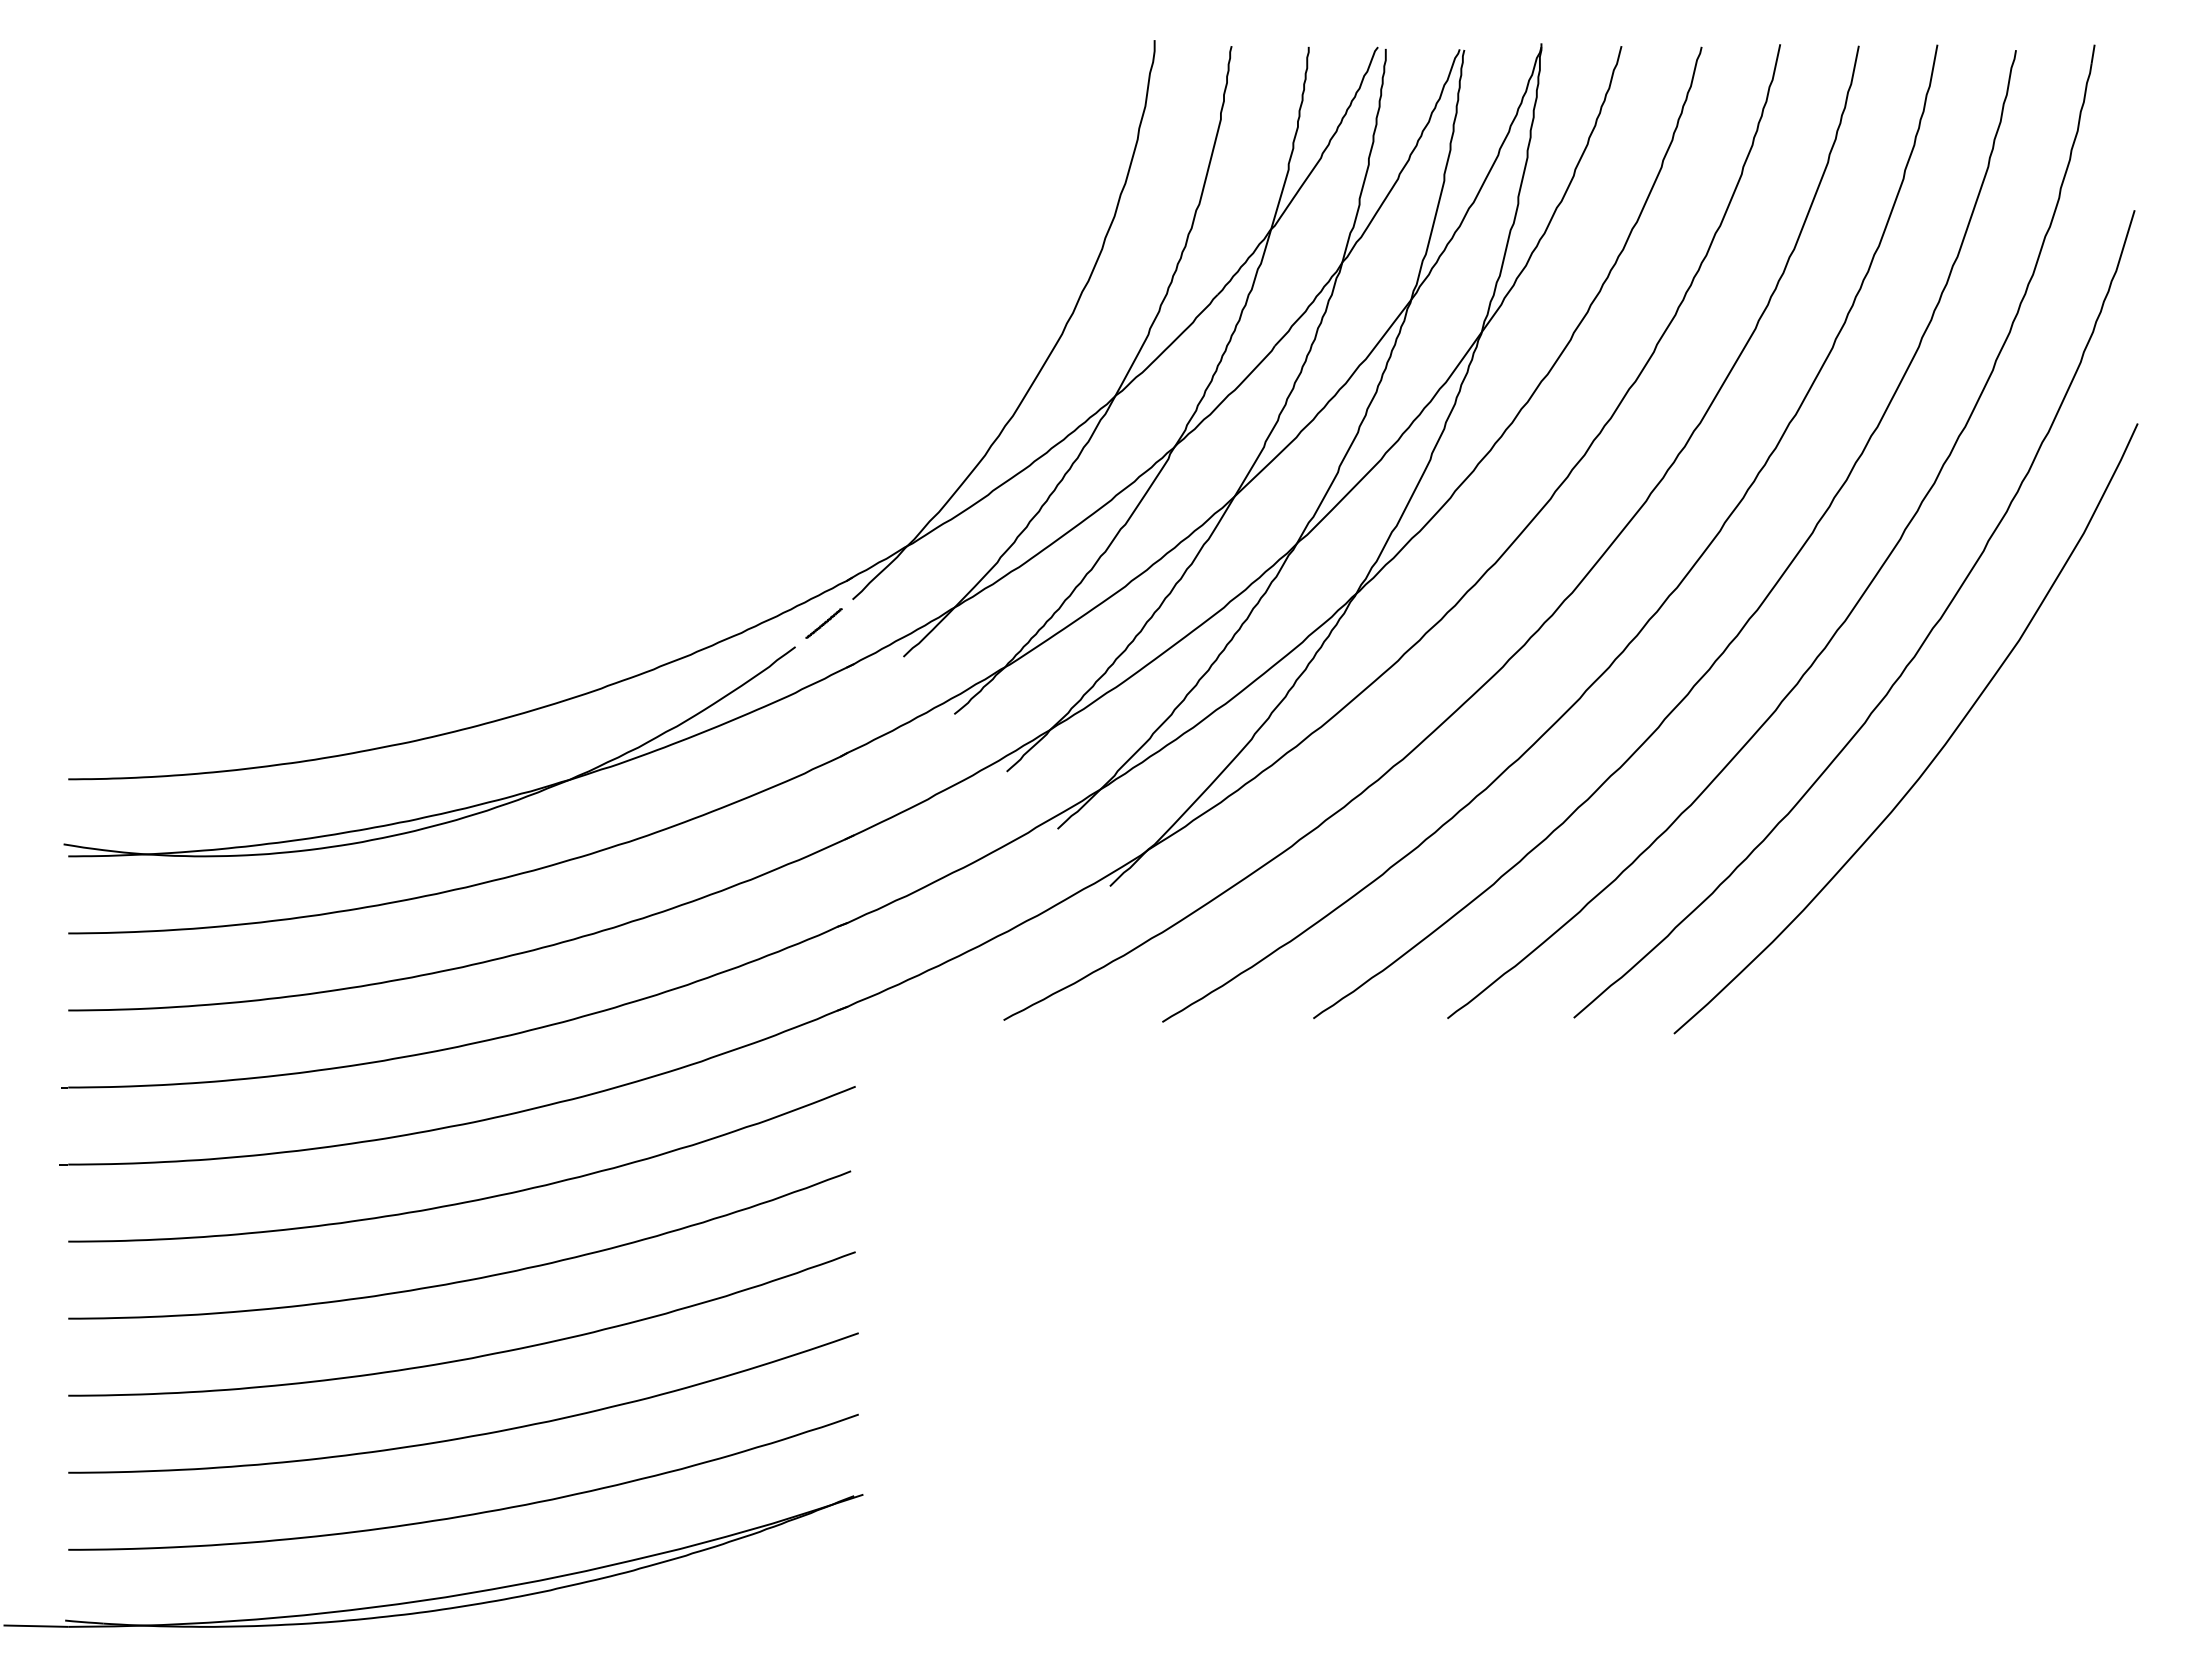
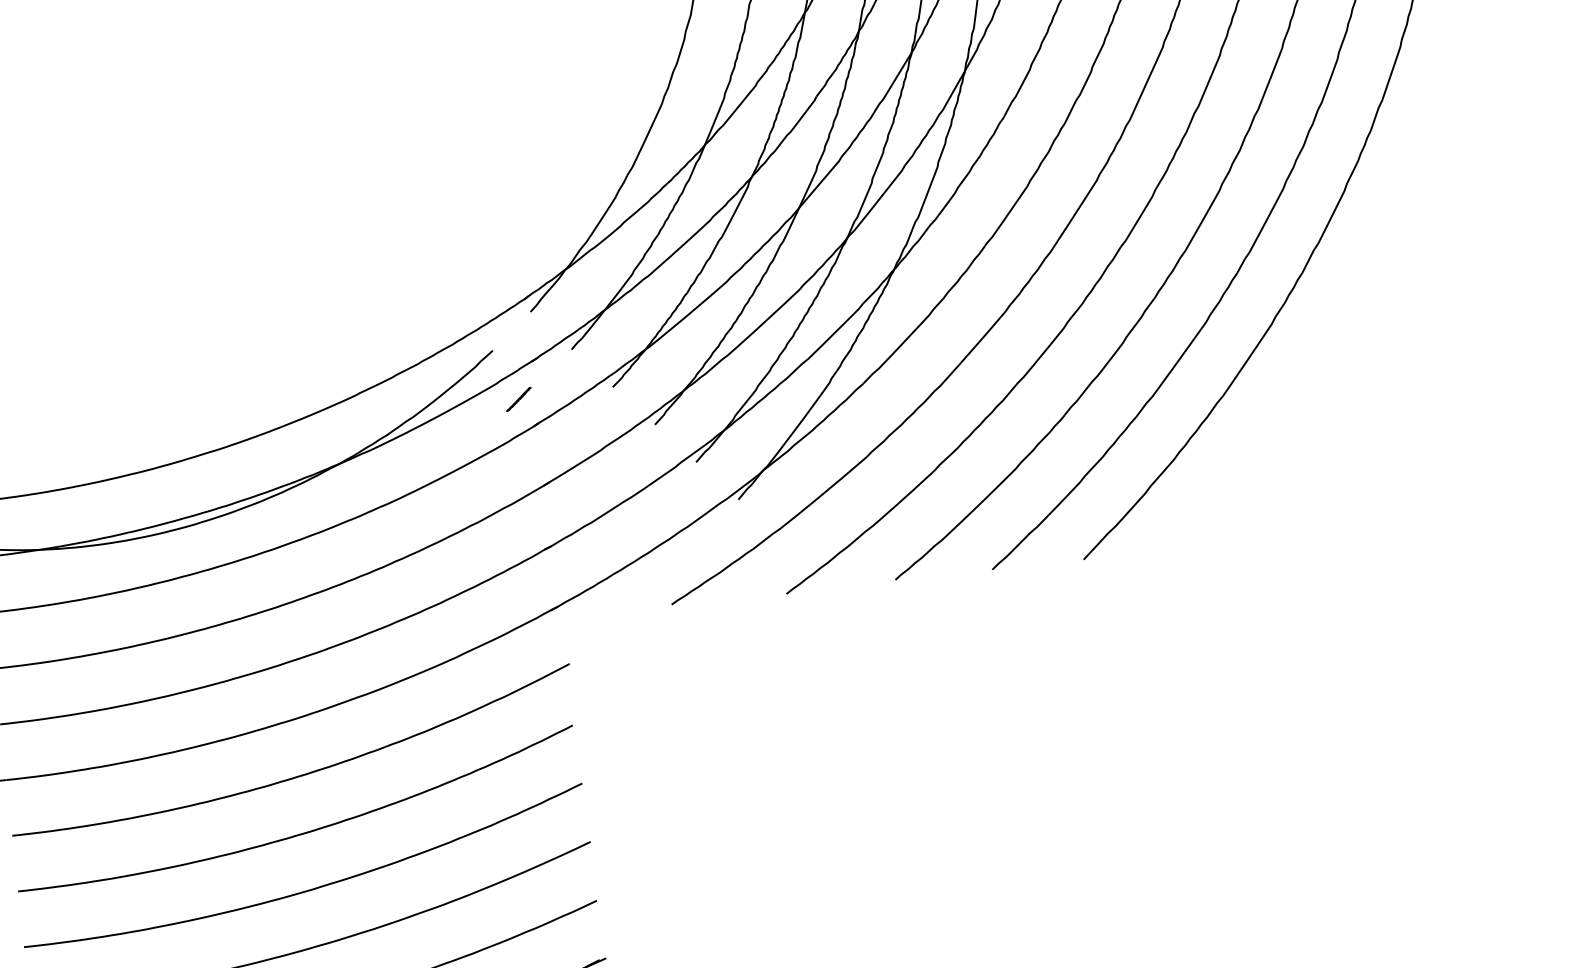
line: (823, 623) -> (518, 399), moved
curve: (1937, 752) -> (1326, 340), removed

